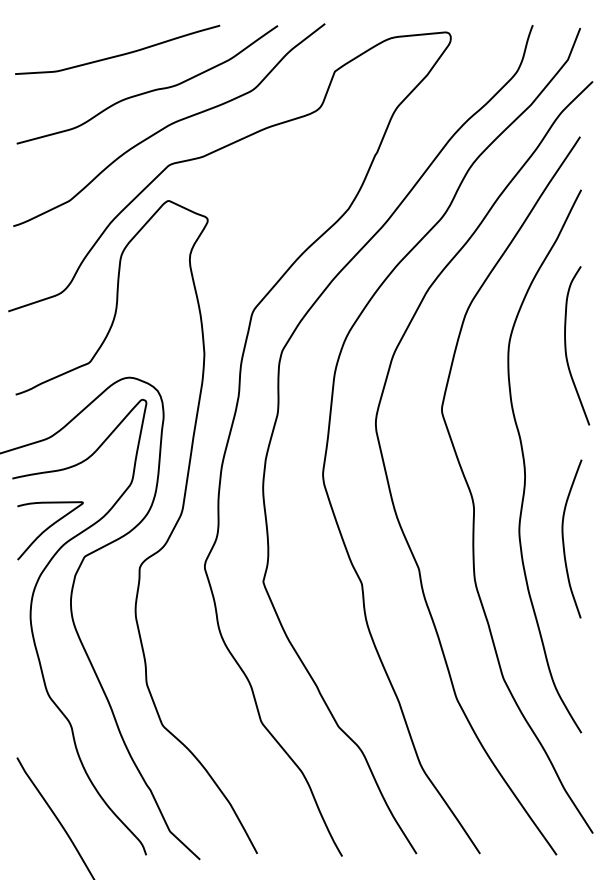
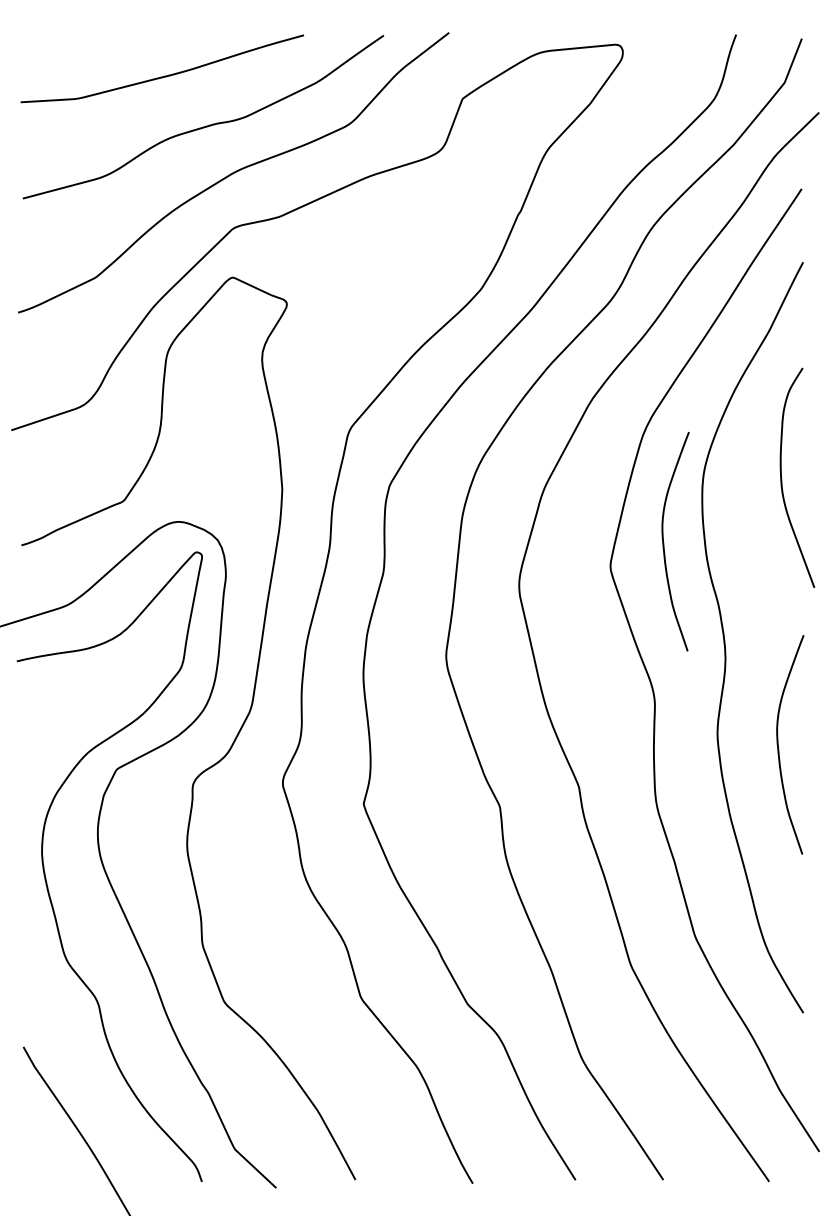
curve: (481, 394) -> (665, 545), added
curve: (49, 528) -> (68, 730), removed

